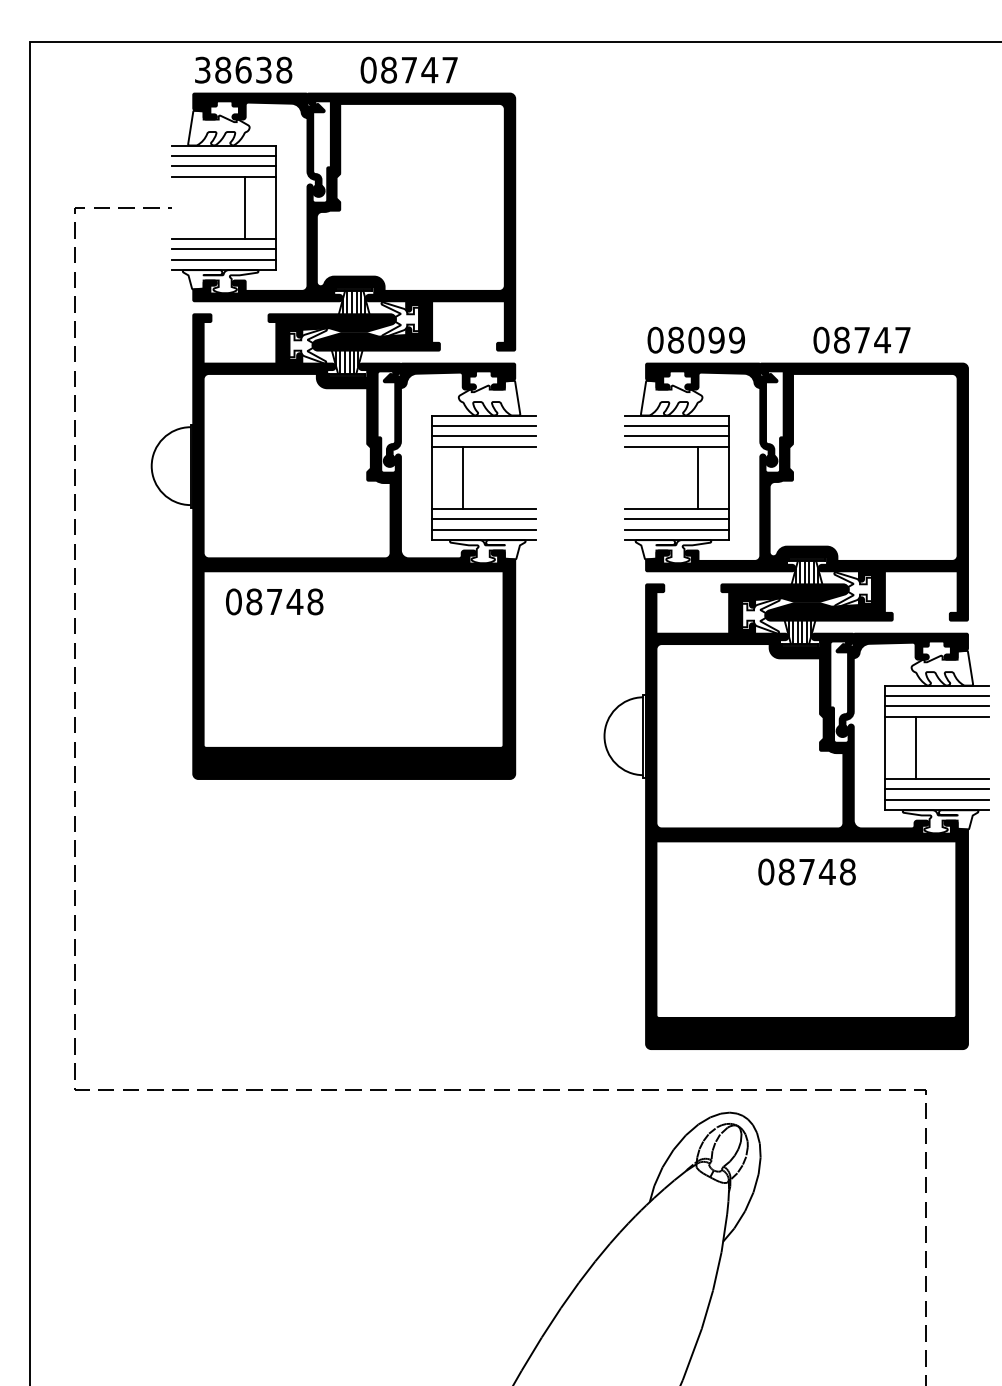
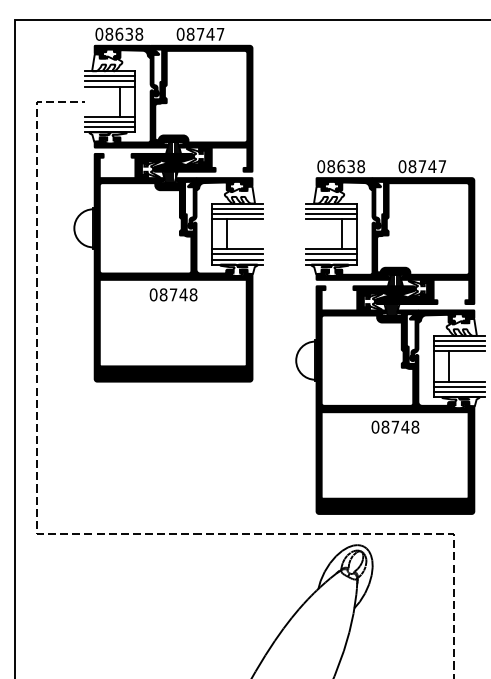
text: (203, 68) -> (99, 33), 38638 -> 08638
text: (717, 339) -> (351, 166), 08099 -> 08638
text: (274, 601) -> (173, 294), moved

